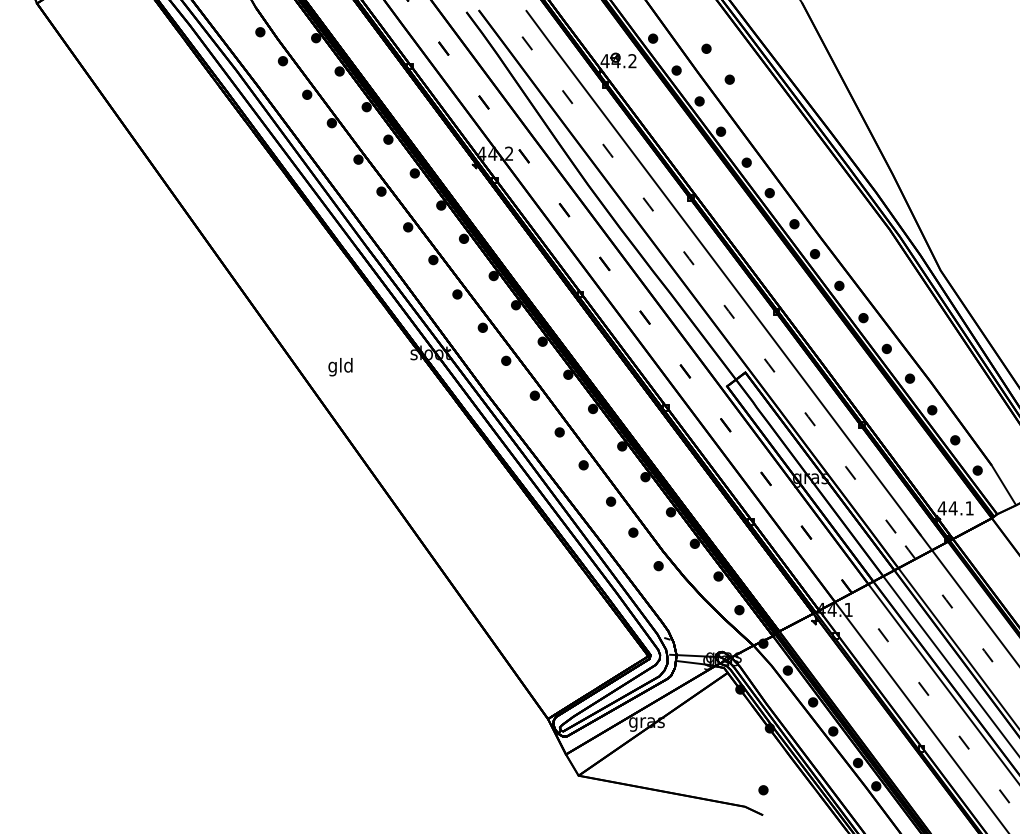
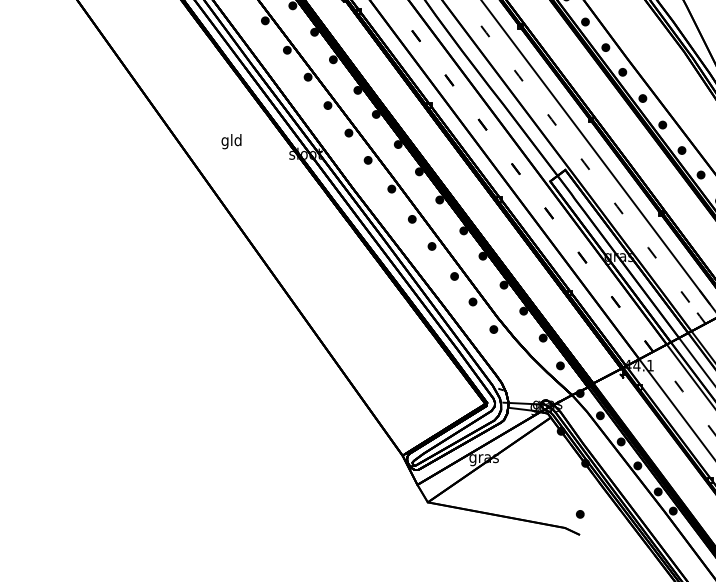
text: (340, 367) -> (231, 141), moved

